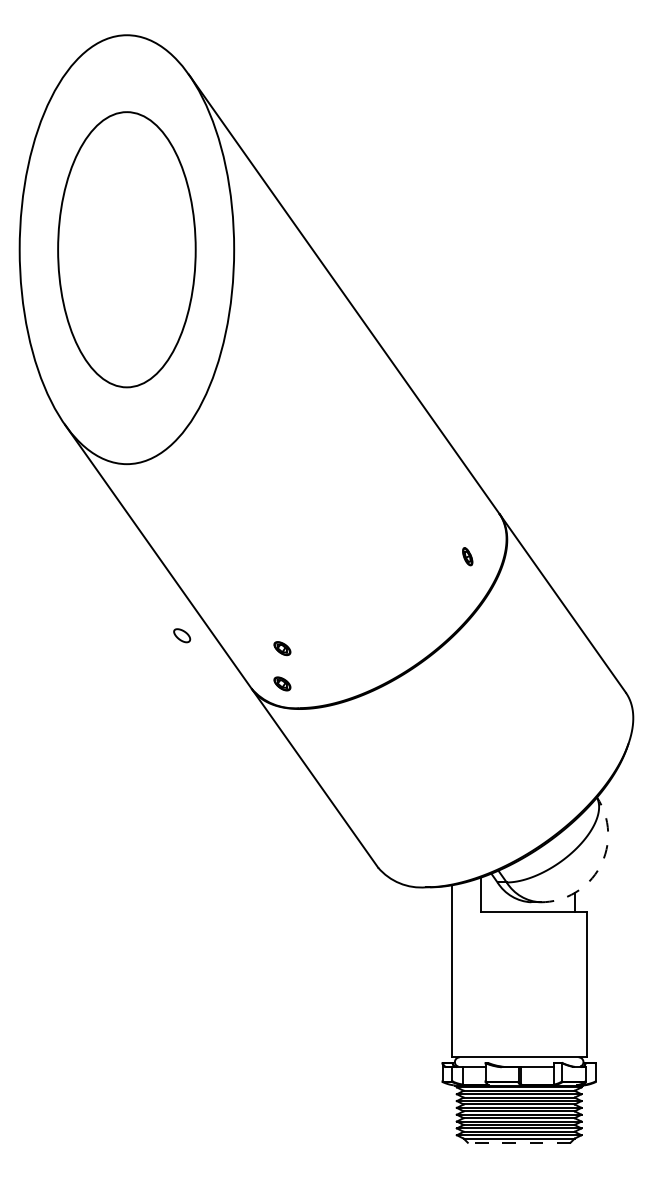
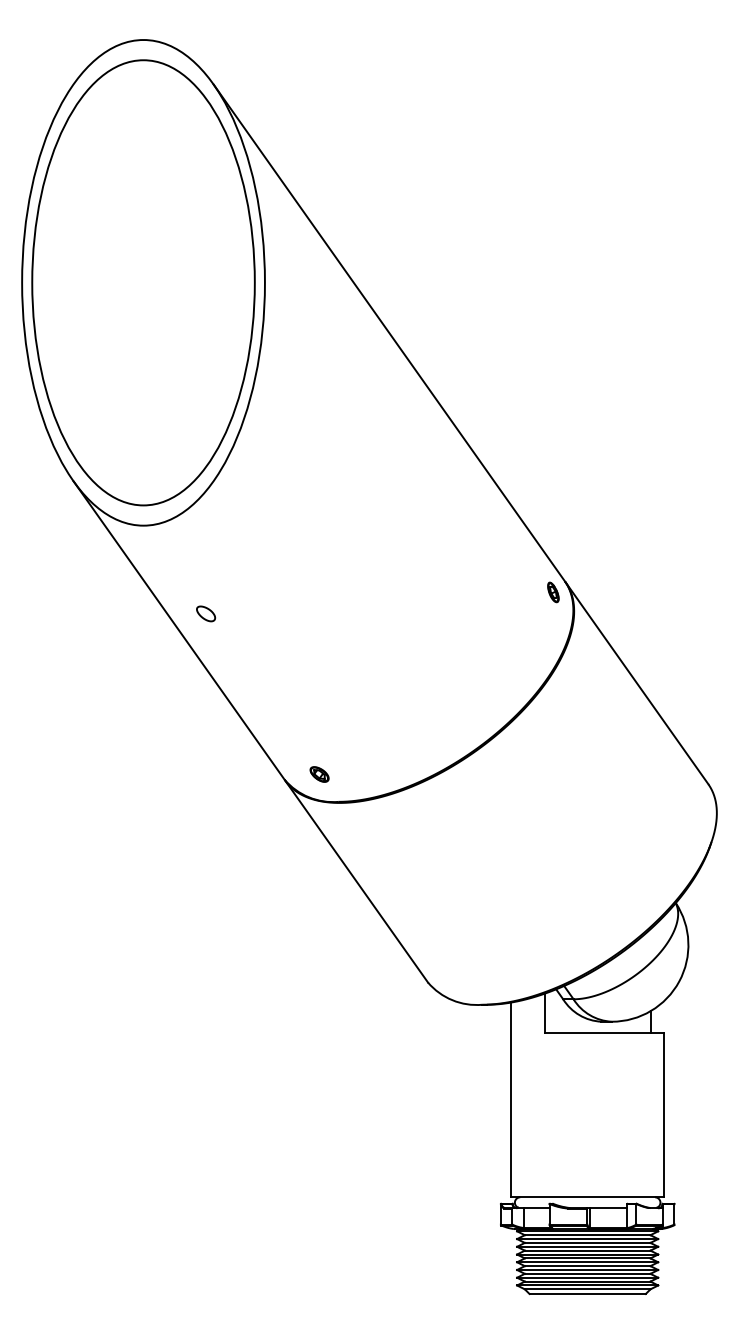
part: (126, 249) -> (143, 282), size x1.43
part: (467, 556) -> (553, 592), moved
part: (182, 635) -> (206, 613), moved
part: (282, 648) -> (319, 734), removed
arc: (600, 866) -> (679, 981), dashed -> solid
line: (519, 1142) -> (587, 1293), dashed -> solid

